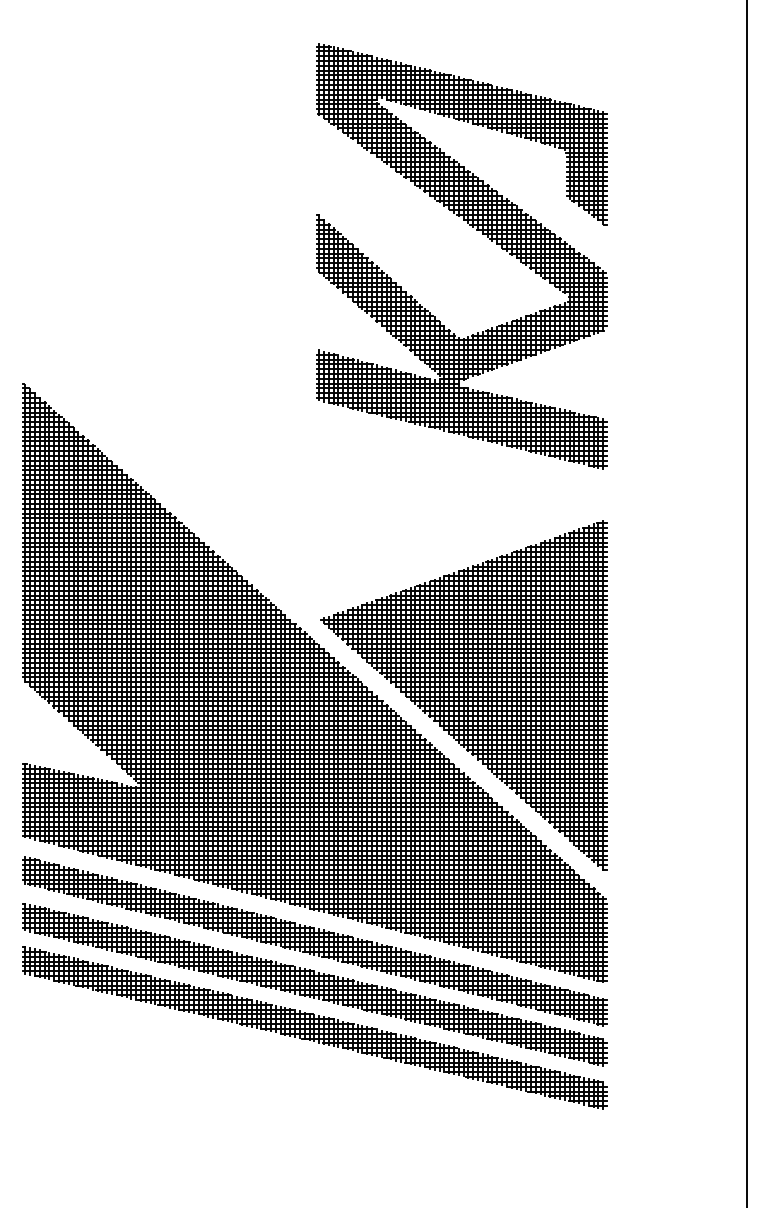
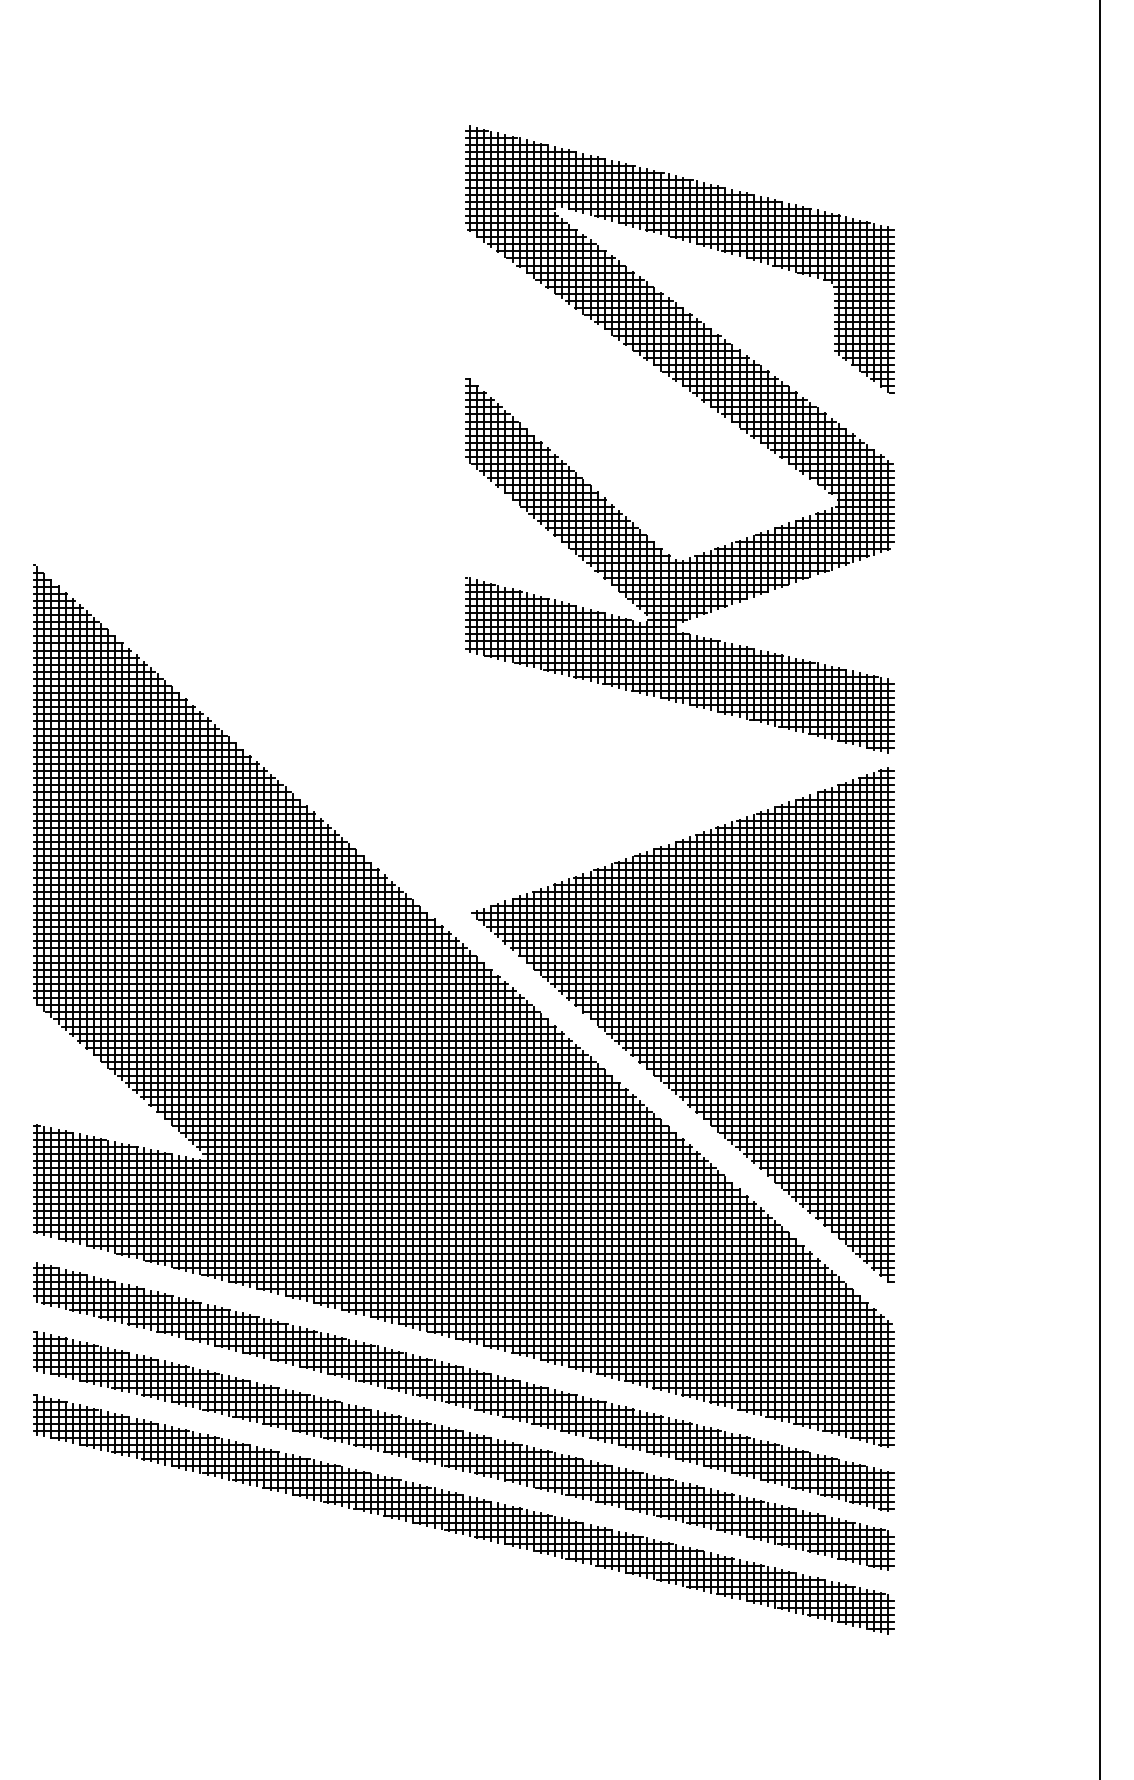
part: (476, 230) -> (701, 401), moved

